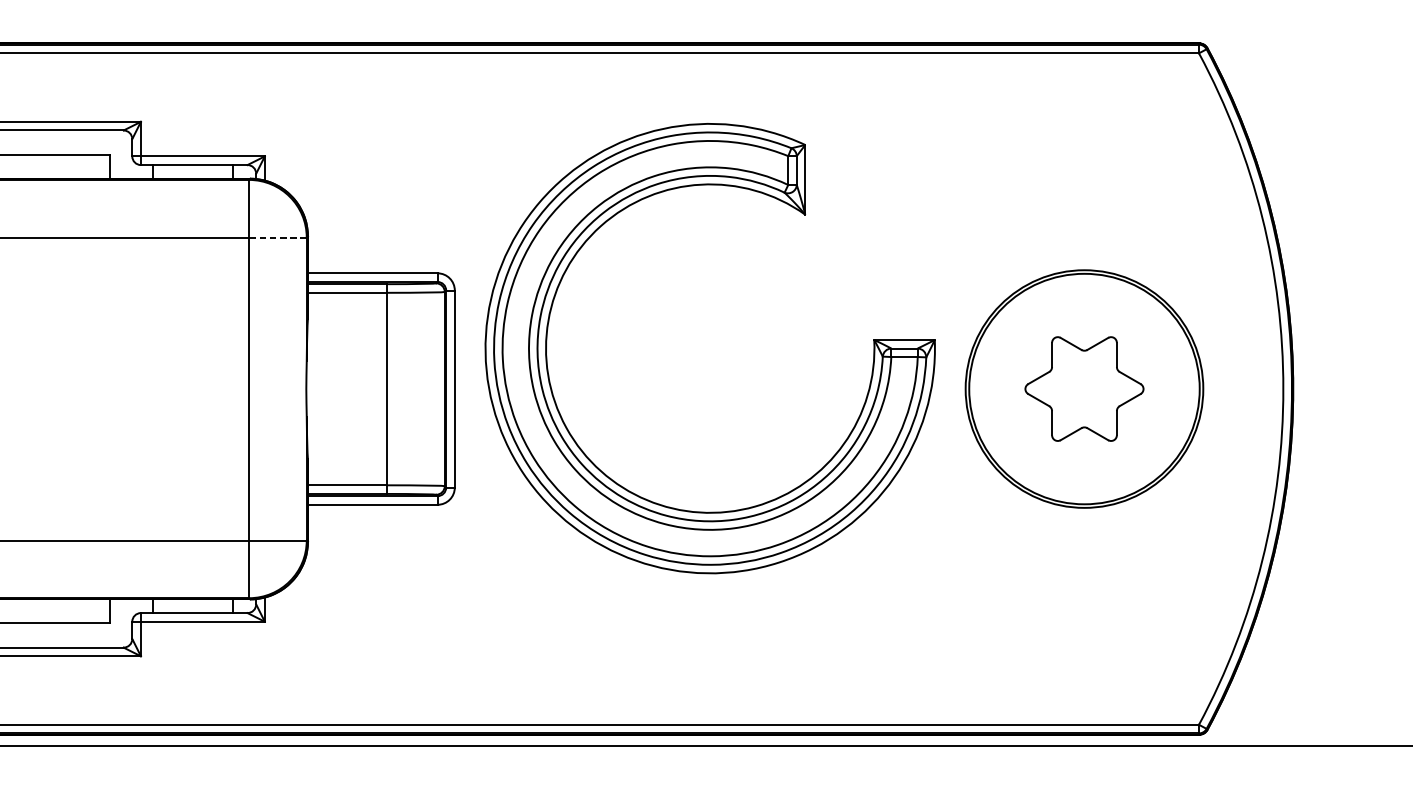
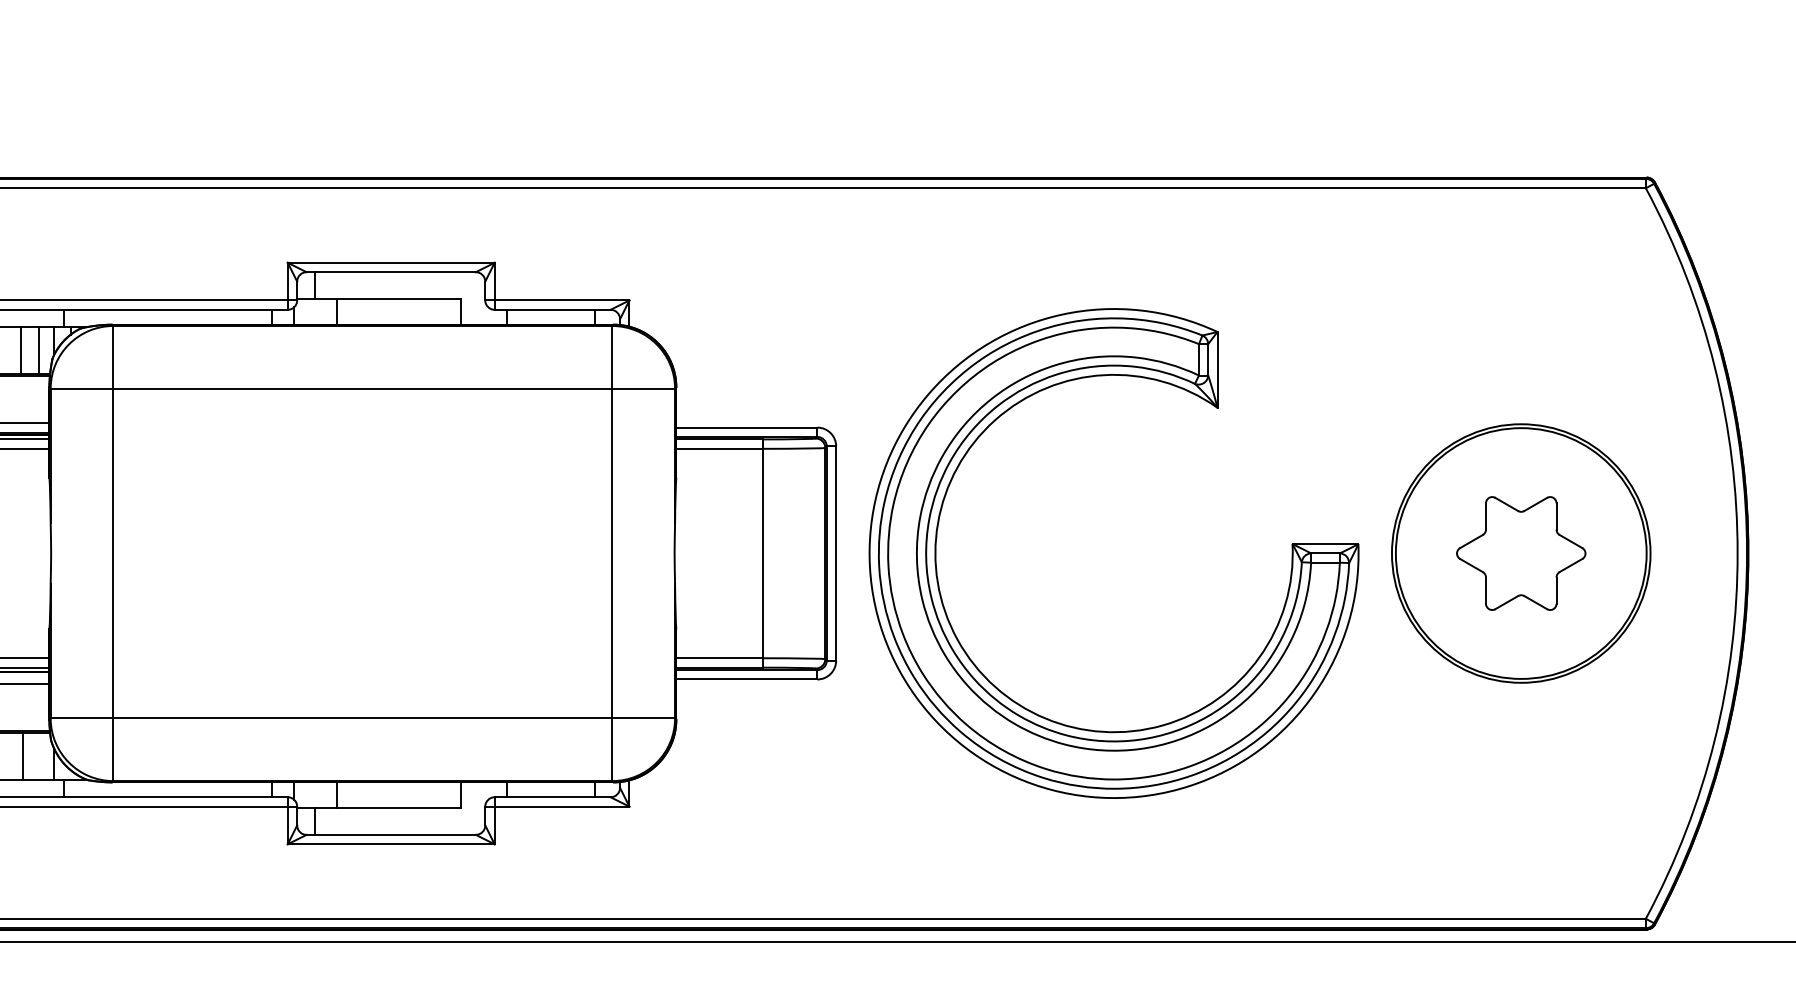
line: (277, 237) -> (643, 388), dashed -> solid
part: (547, 333) -> (937, 537), moved

